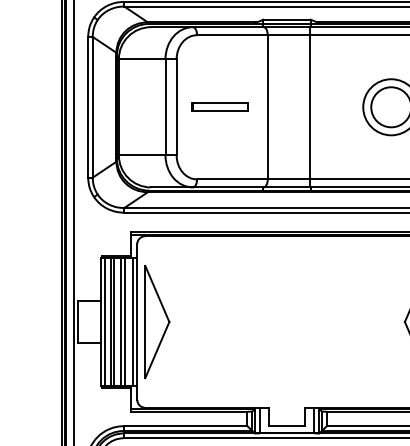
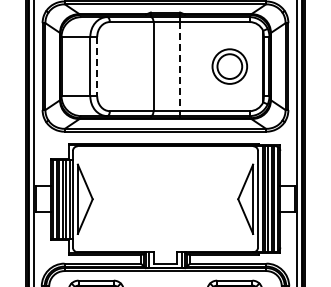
line: (177, 107) -> (97, 66), solid -> dashed
part: (219, 107) -> (123, 66), removed
line: (309, 107) -> (179, 66), solid -> dashed

